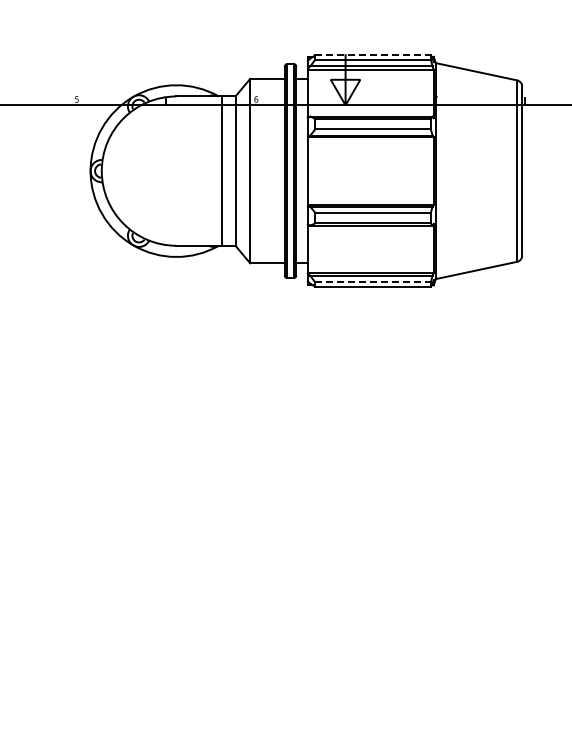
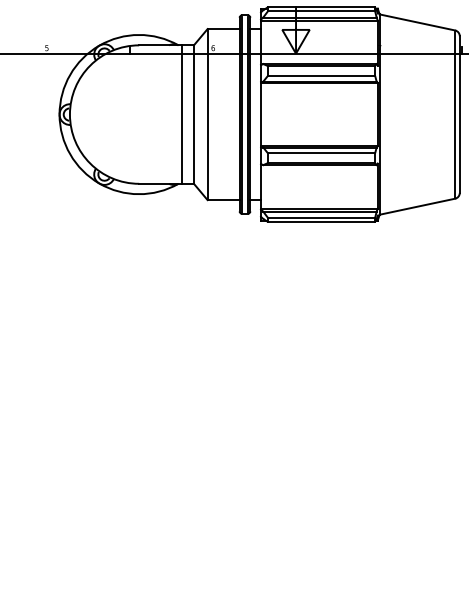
line: (373, 55) -> (321, 7), dashed -> solid
line: (373, 282) -> (321, 217), dashed -> solid

